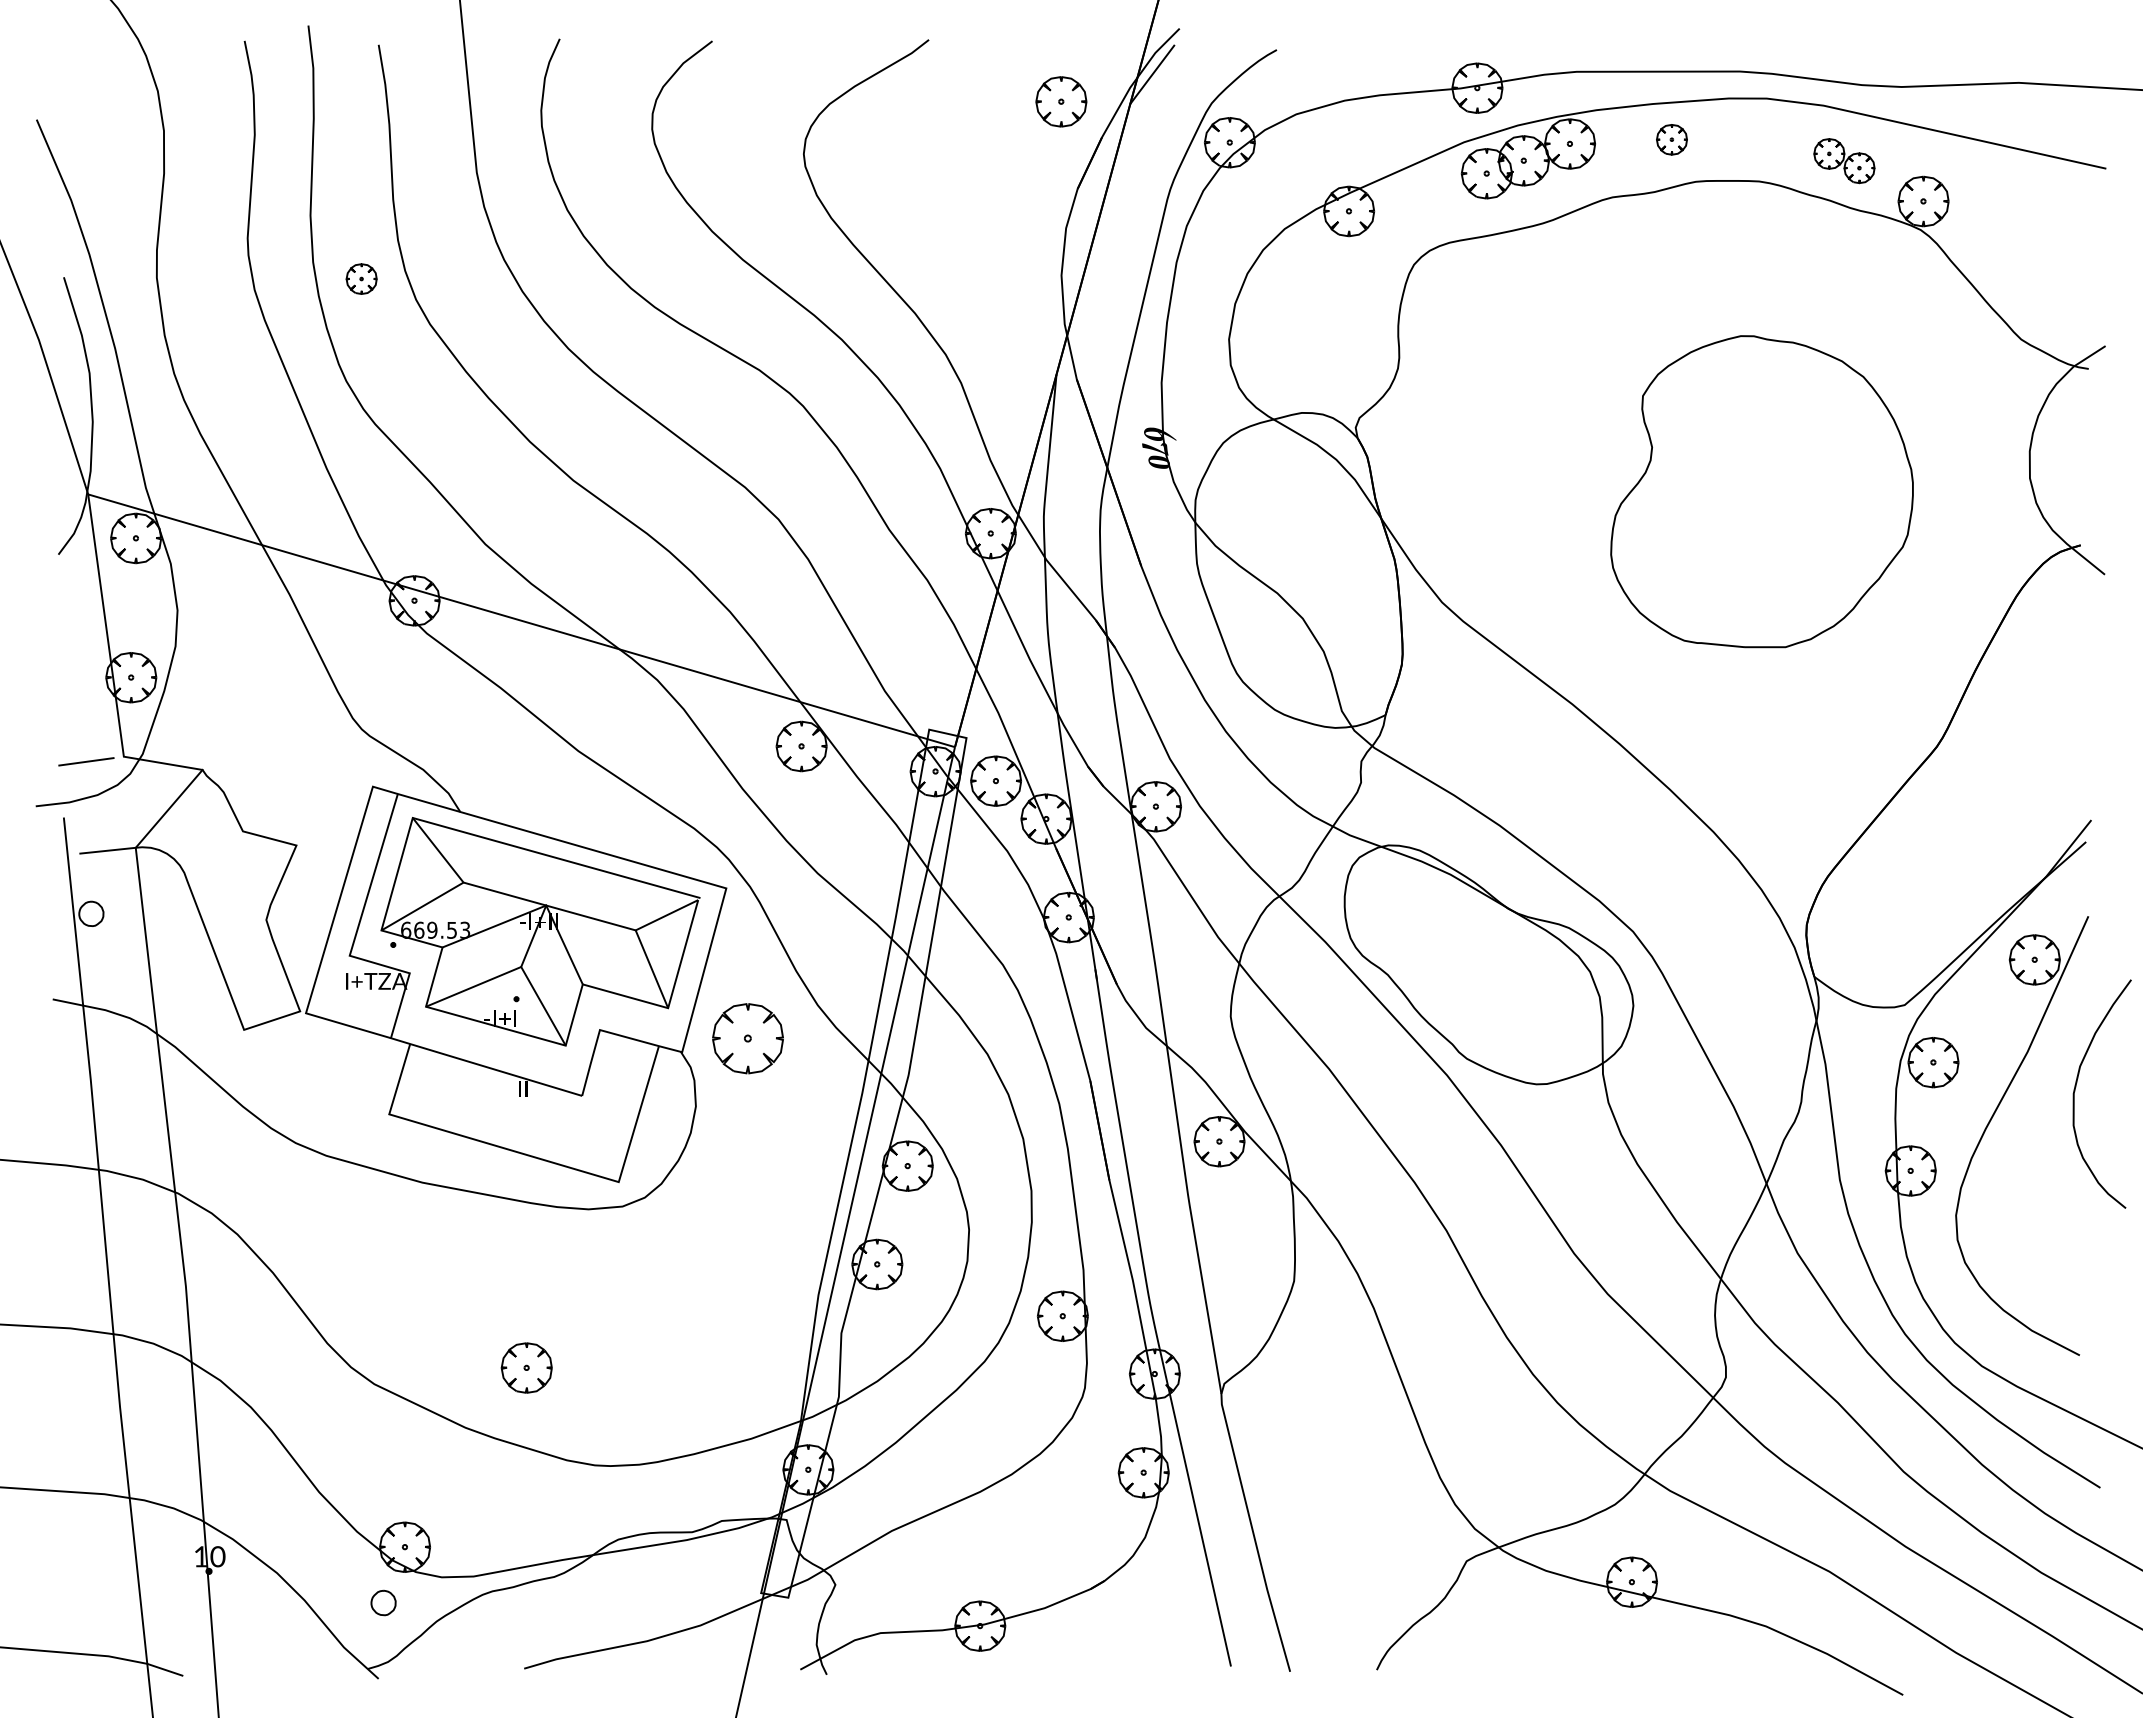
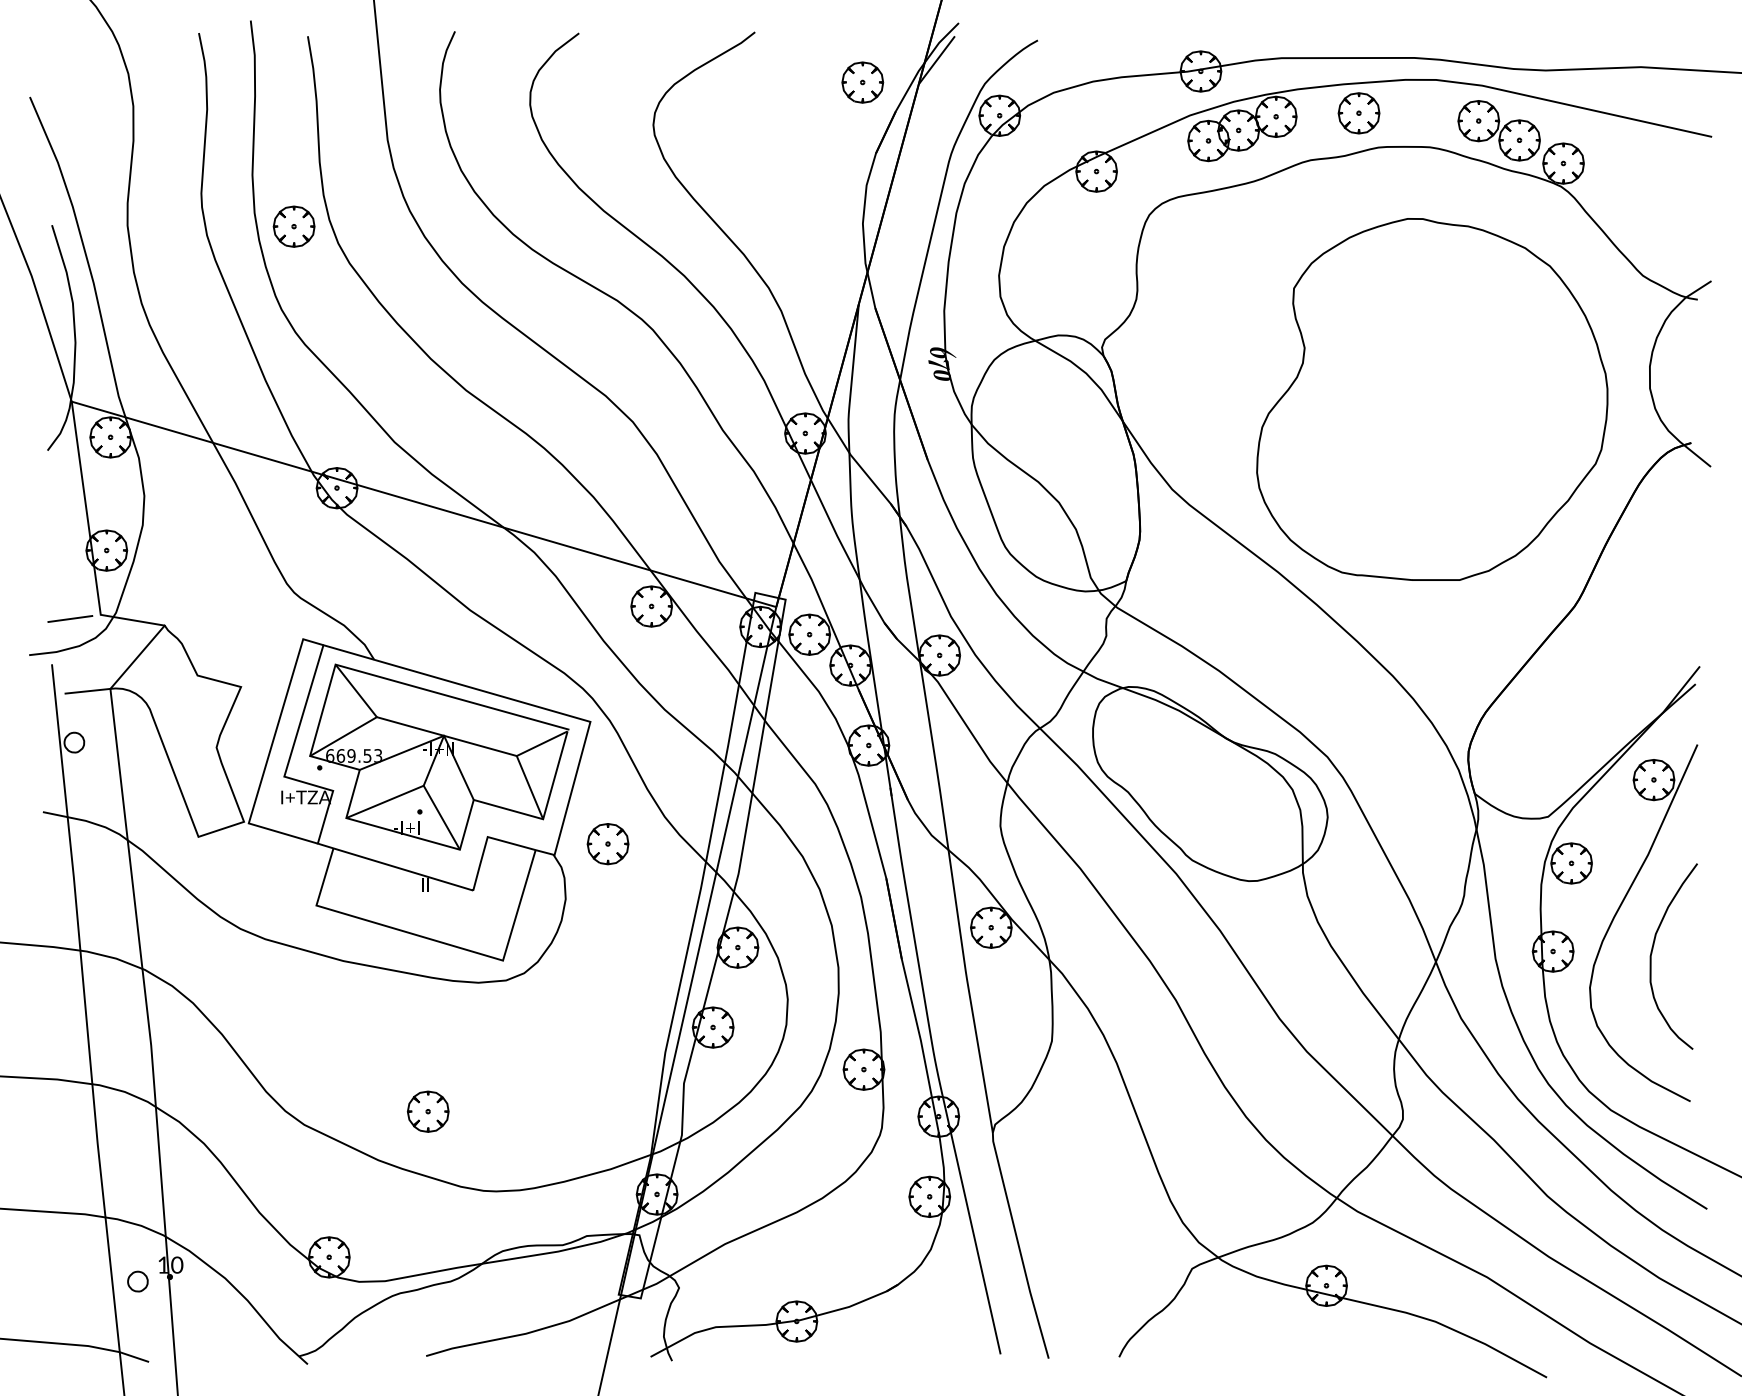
part: (1671, 139) -> (1358, 113), size x1.67
part: (1844, 160) -> (1499, 130), size x1.67
part: (361, 278) -> (293, 226), size x1.67
part: (1761, 491) -> (1431, 399), size x1.43
part: (747, 1038) -> (607, 843), size x0.71
curve: (2076, 1087) -> (1652, 951), moved
part: (383, 1602) -> (137, 1281), moved

